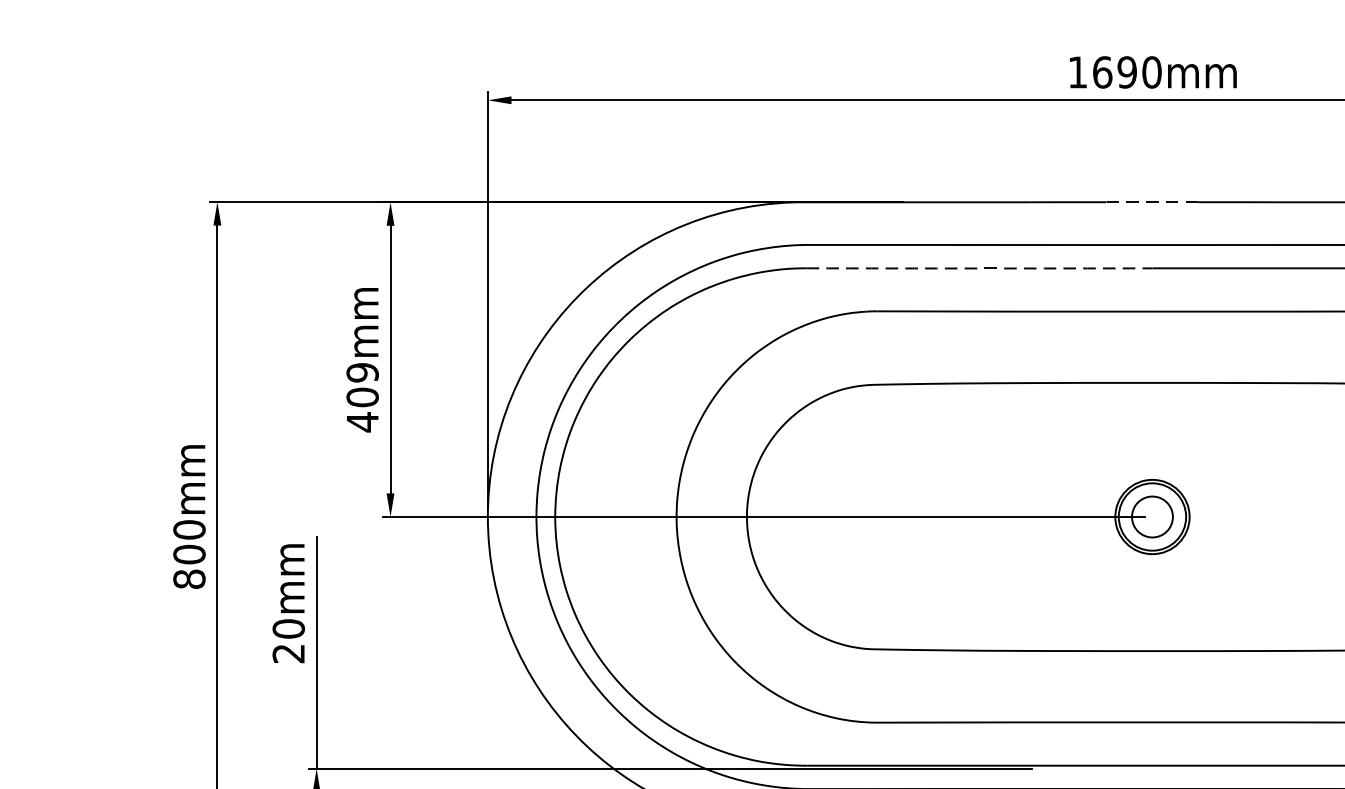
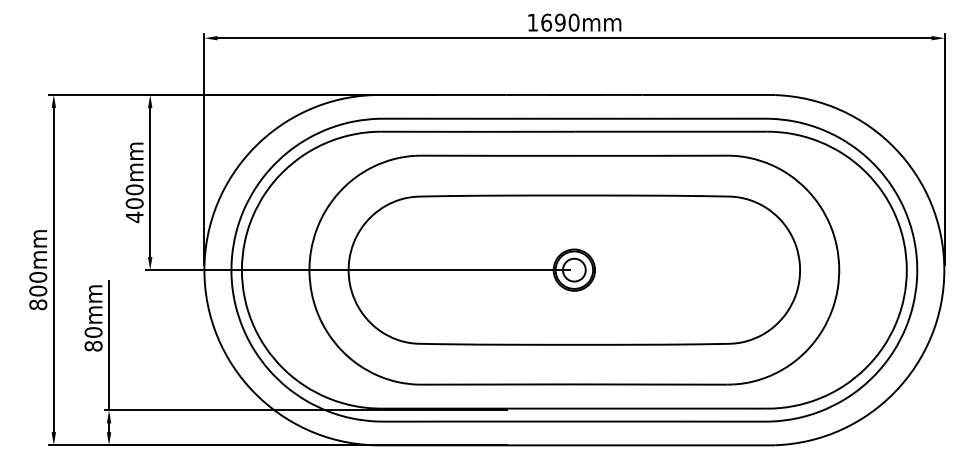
line: (1152, 201) -> (574, 94), dashed -> solid
arc: (980, 267) -> (478, 131), dashed -> solid
text: (362, 372) -> (134, 189), 409mm -> 400mm
text: (288, 652) -> (93, 345), 20mm -> 80mm

